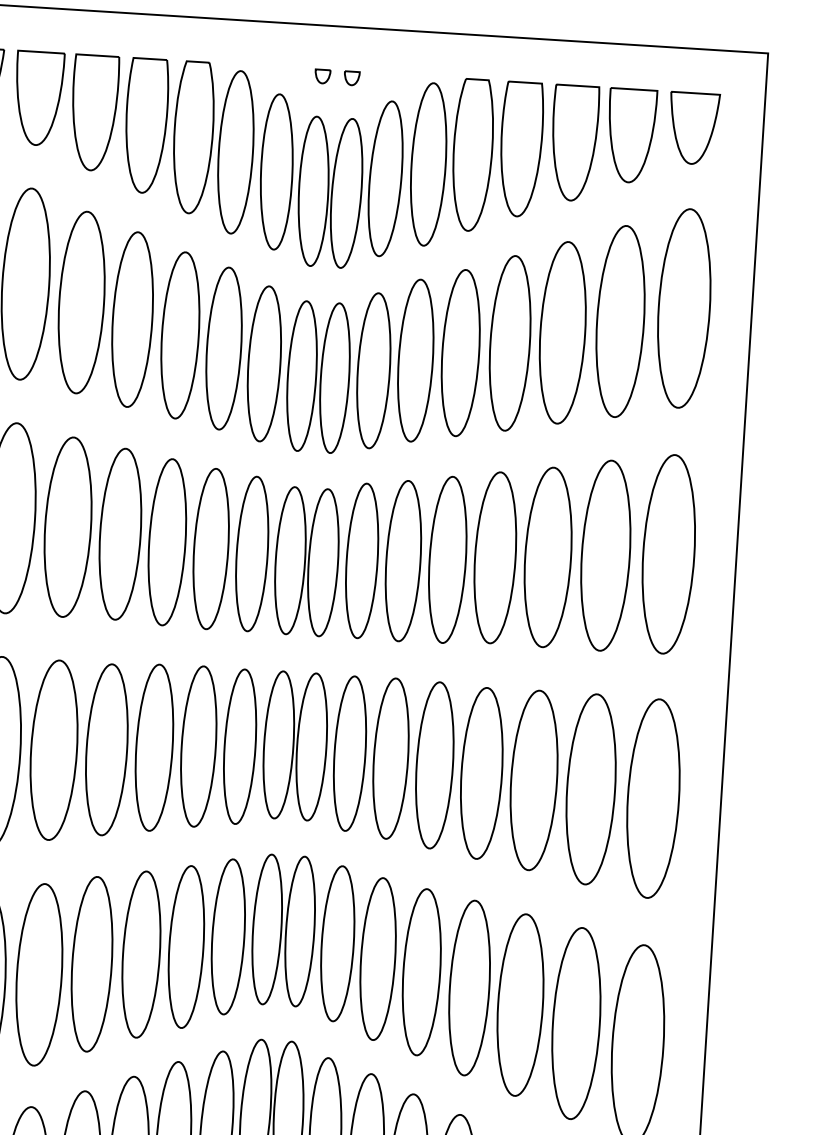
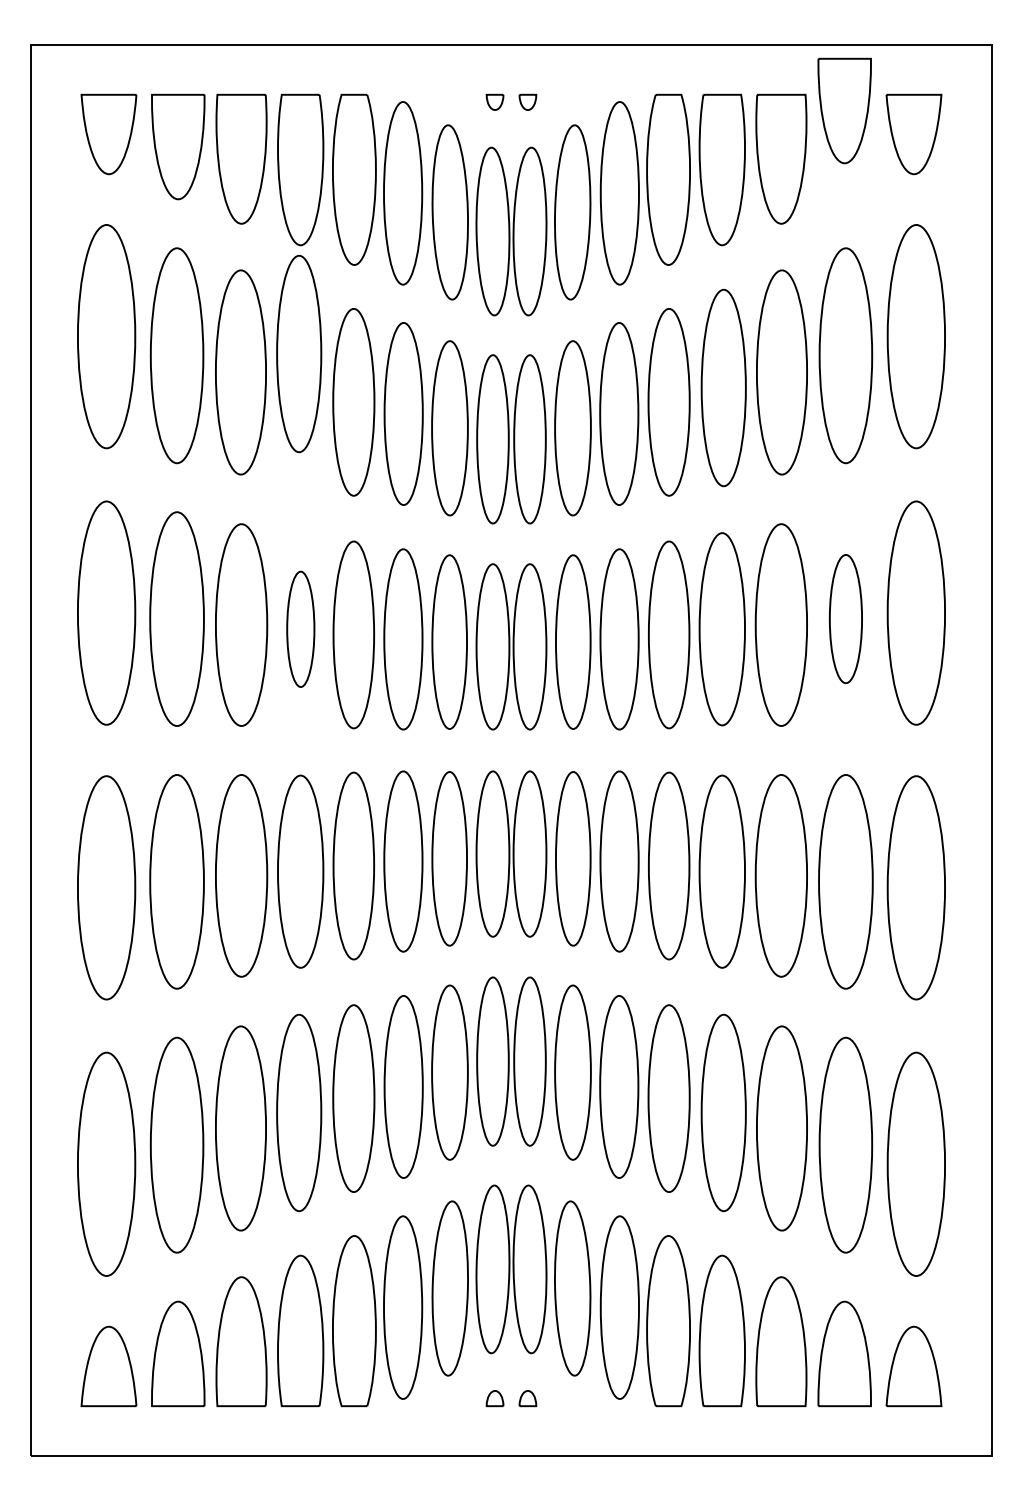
part: (631, 135) -> (844, 110), moved
part: (132, 319) -> (299, 353), moved
part: (120, 534) -> (300, 629), size x0.6
part: (605, 555) -> (845, 618), size x0.6

